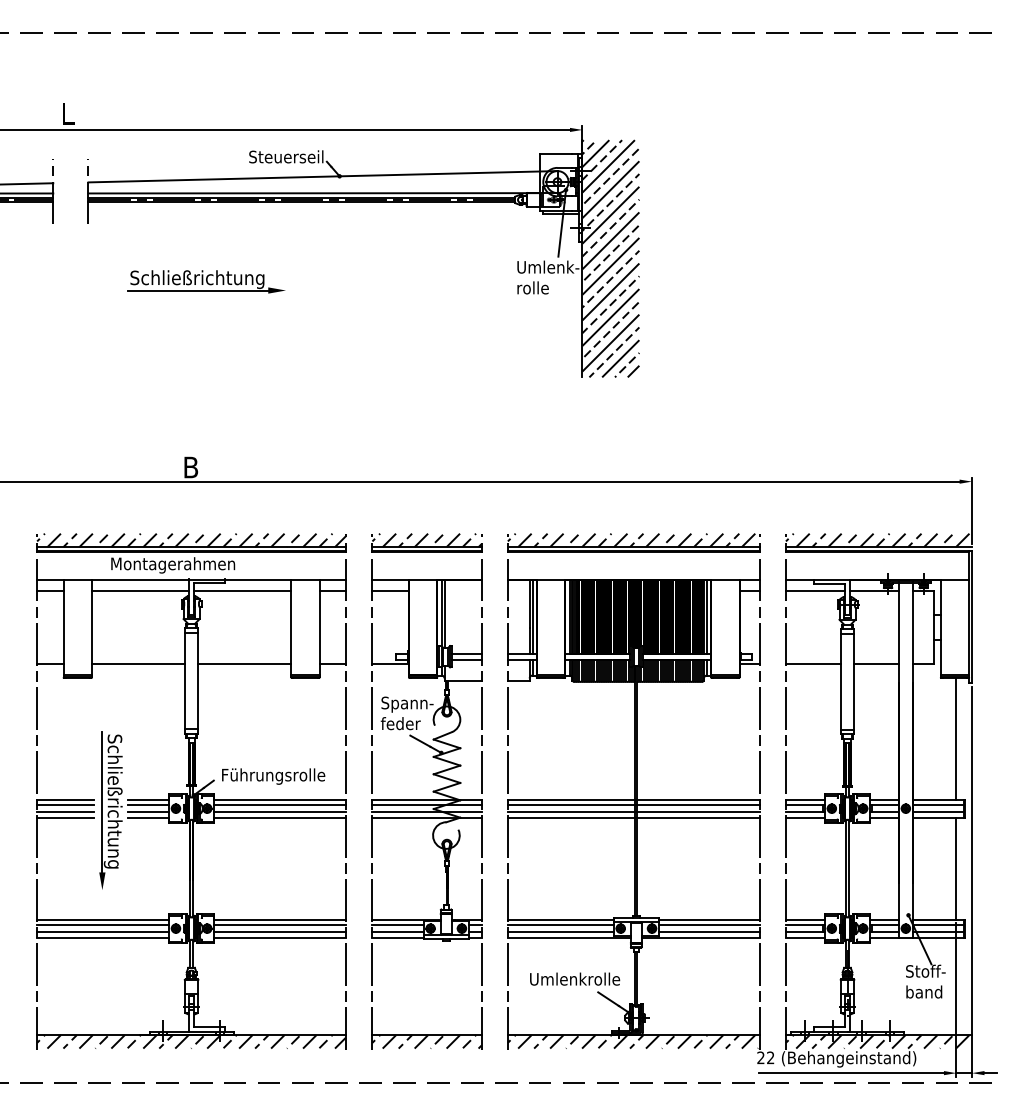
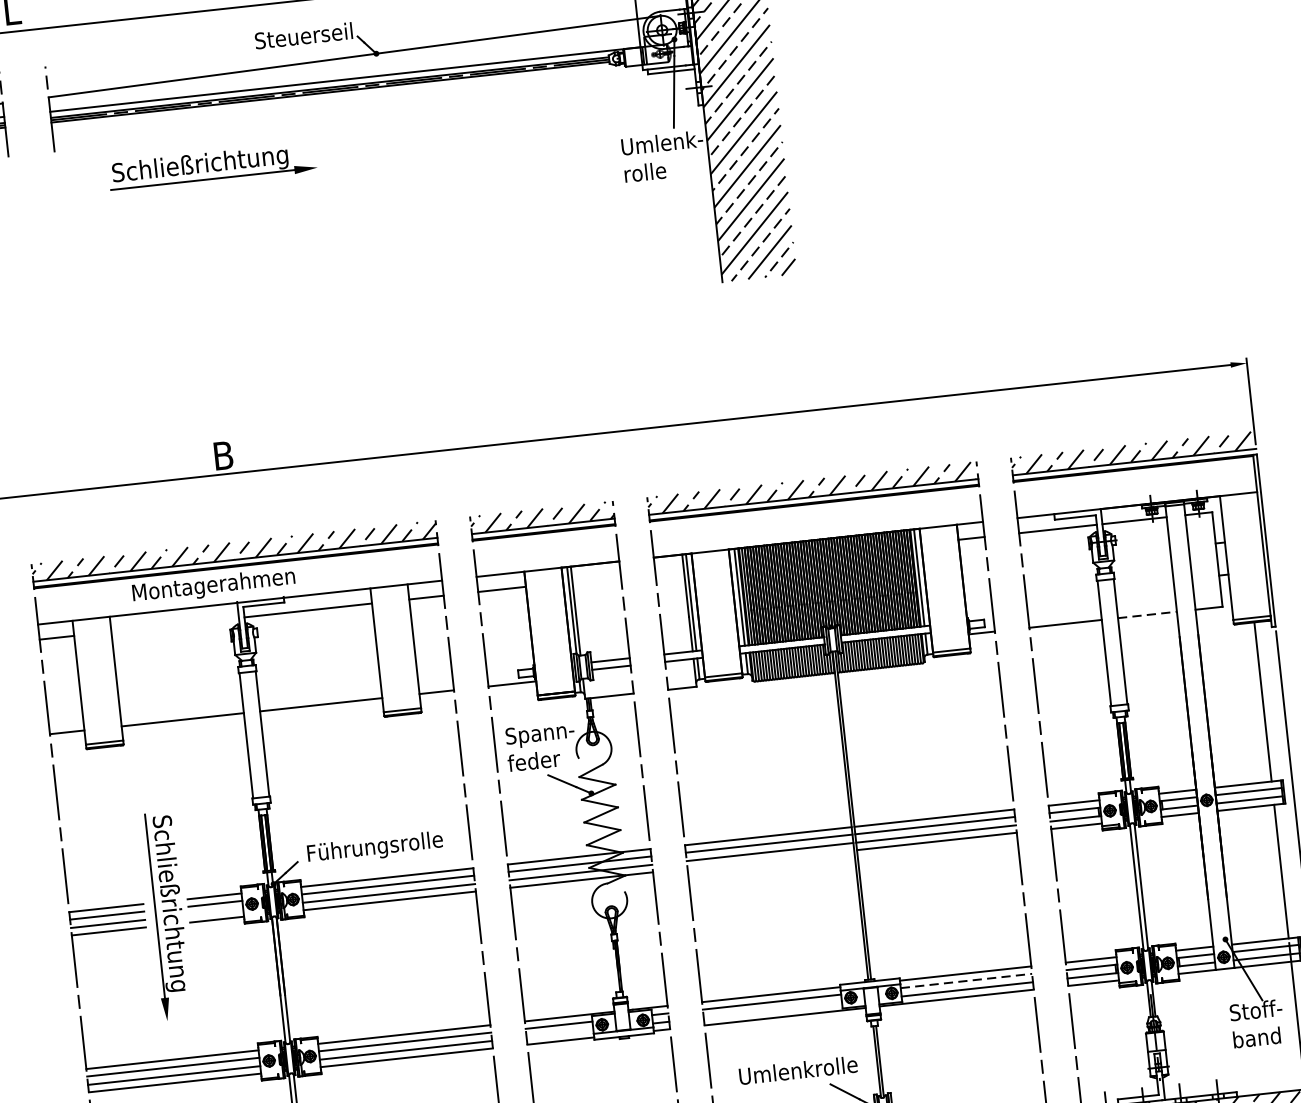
part: (206, 281) -> (212, 167), moved
line: (140, 591) -> (174, 625), removed
line: (876, 663) -> (1147, 614), solid -> dashed
line: (147, 811) -> (215, 911), removed
line: (571, 817) -> (770, 859), removed
line: (709, 925) -> (966, 981), solid -> dashed
line: (397, 931) -> (559, 1033), removed
line: (560, 931) -> (772, 1010), removed

